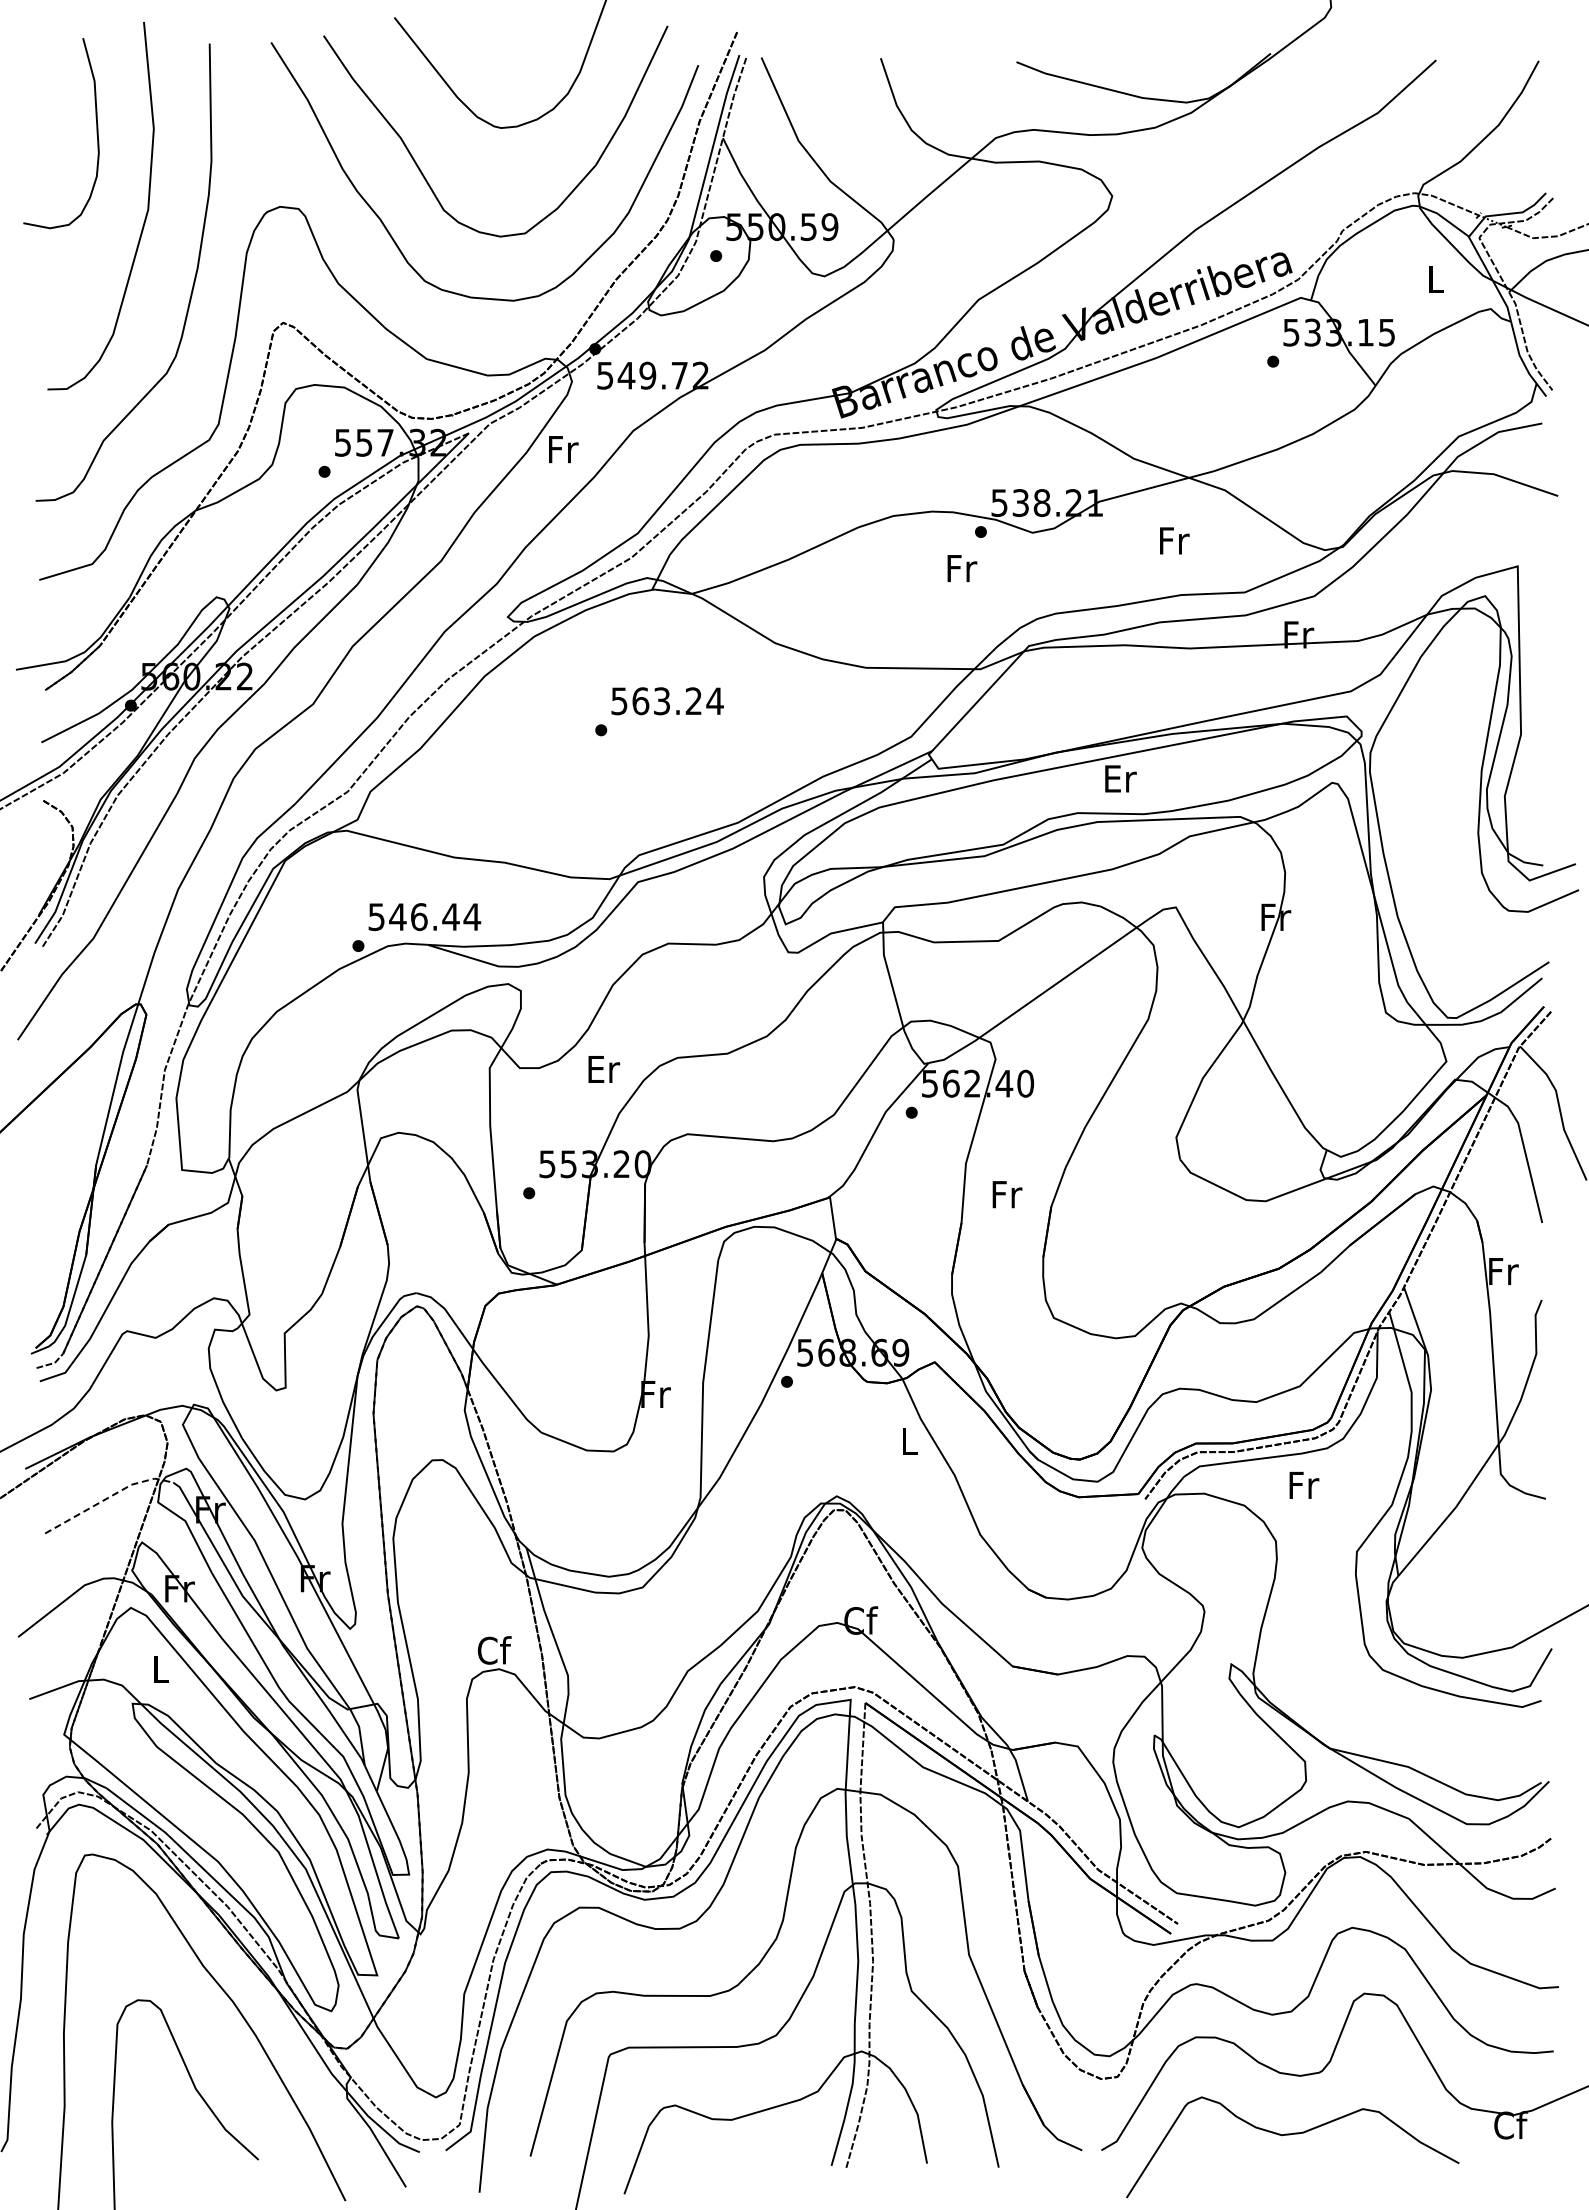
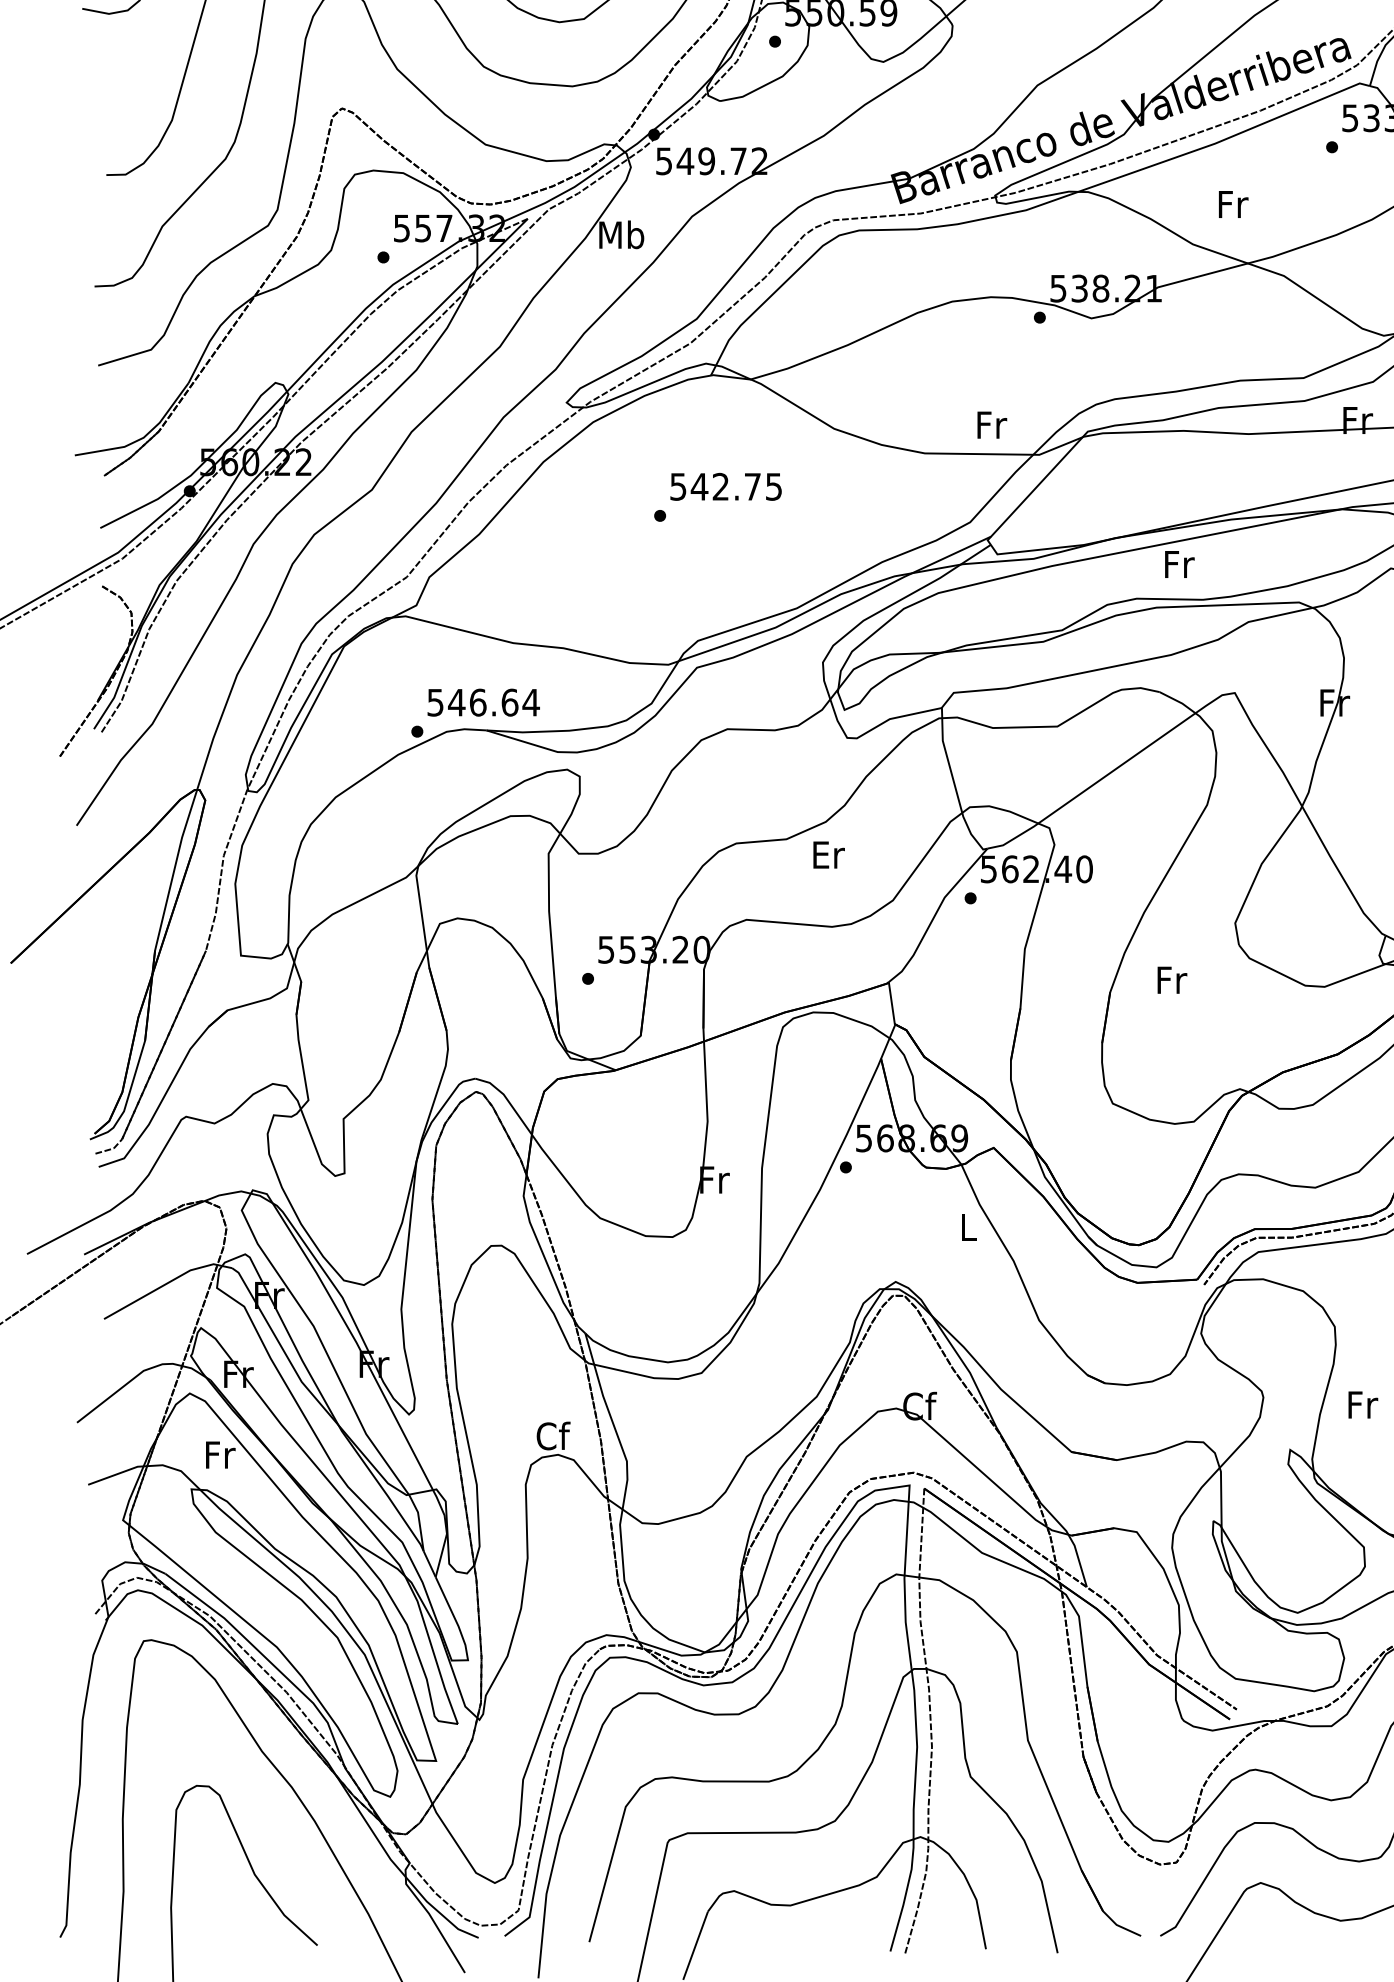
text: (562, 448) -> (621, 234), Fr -> Mb
text: (1174, 540) -> (1233, 204), moved
text: (962, 568) -> (992, 425), moved
text: (677, 701) -> (736, 487), 563.24 -> 542.75
text: (1120, 778) -> (1179, 564), Er -> Fr
text: (450, 917) -> (509, 703), 546.44 -> 546.64
text: (603, 1069) -> (828, 855), moved
text: (1007, 1194) -> (1172, 980), moved
text: (1304, 1485) -> (1363, 1405), moved
line: (108, 1497) -> (167, 1283), dashed -> solid
text: (161, 1669) -> (220, 1455), L -> Fr

